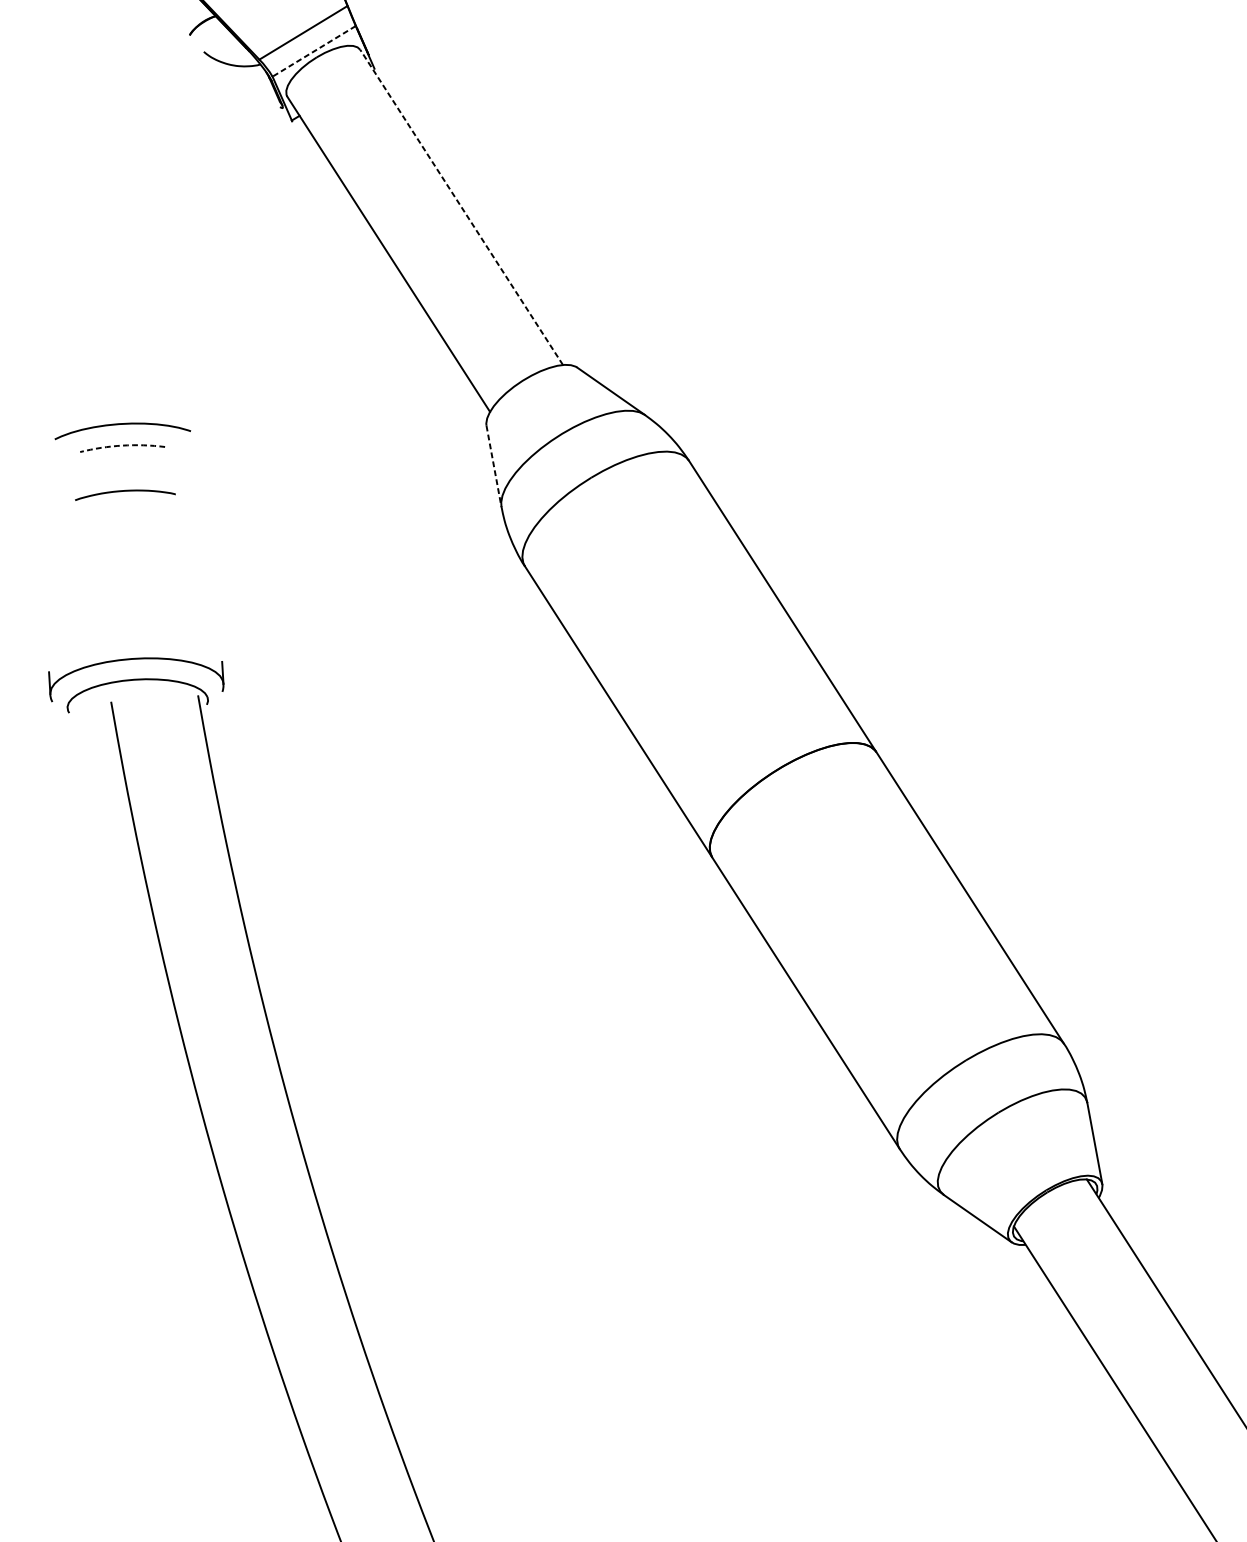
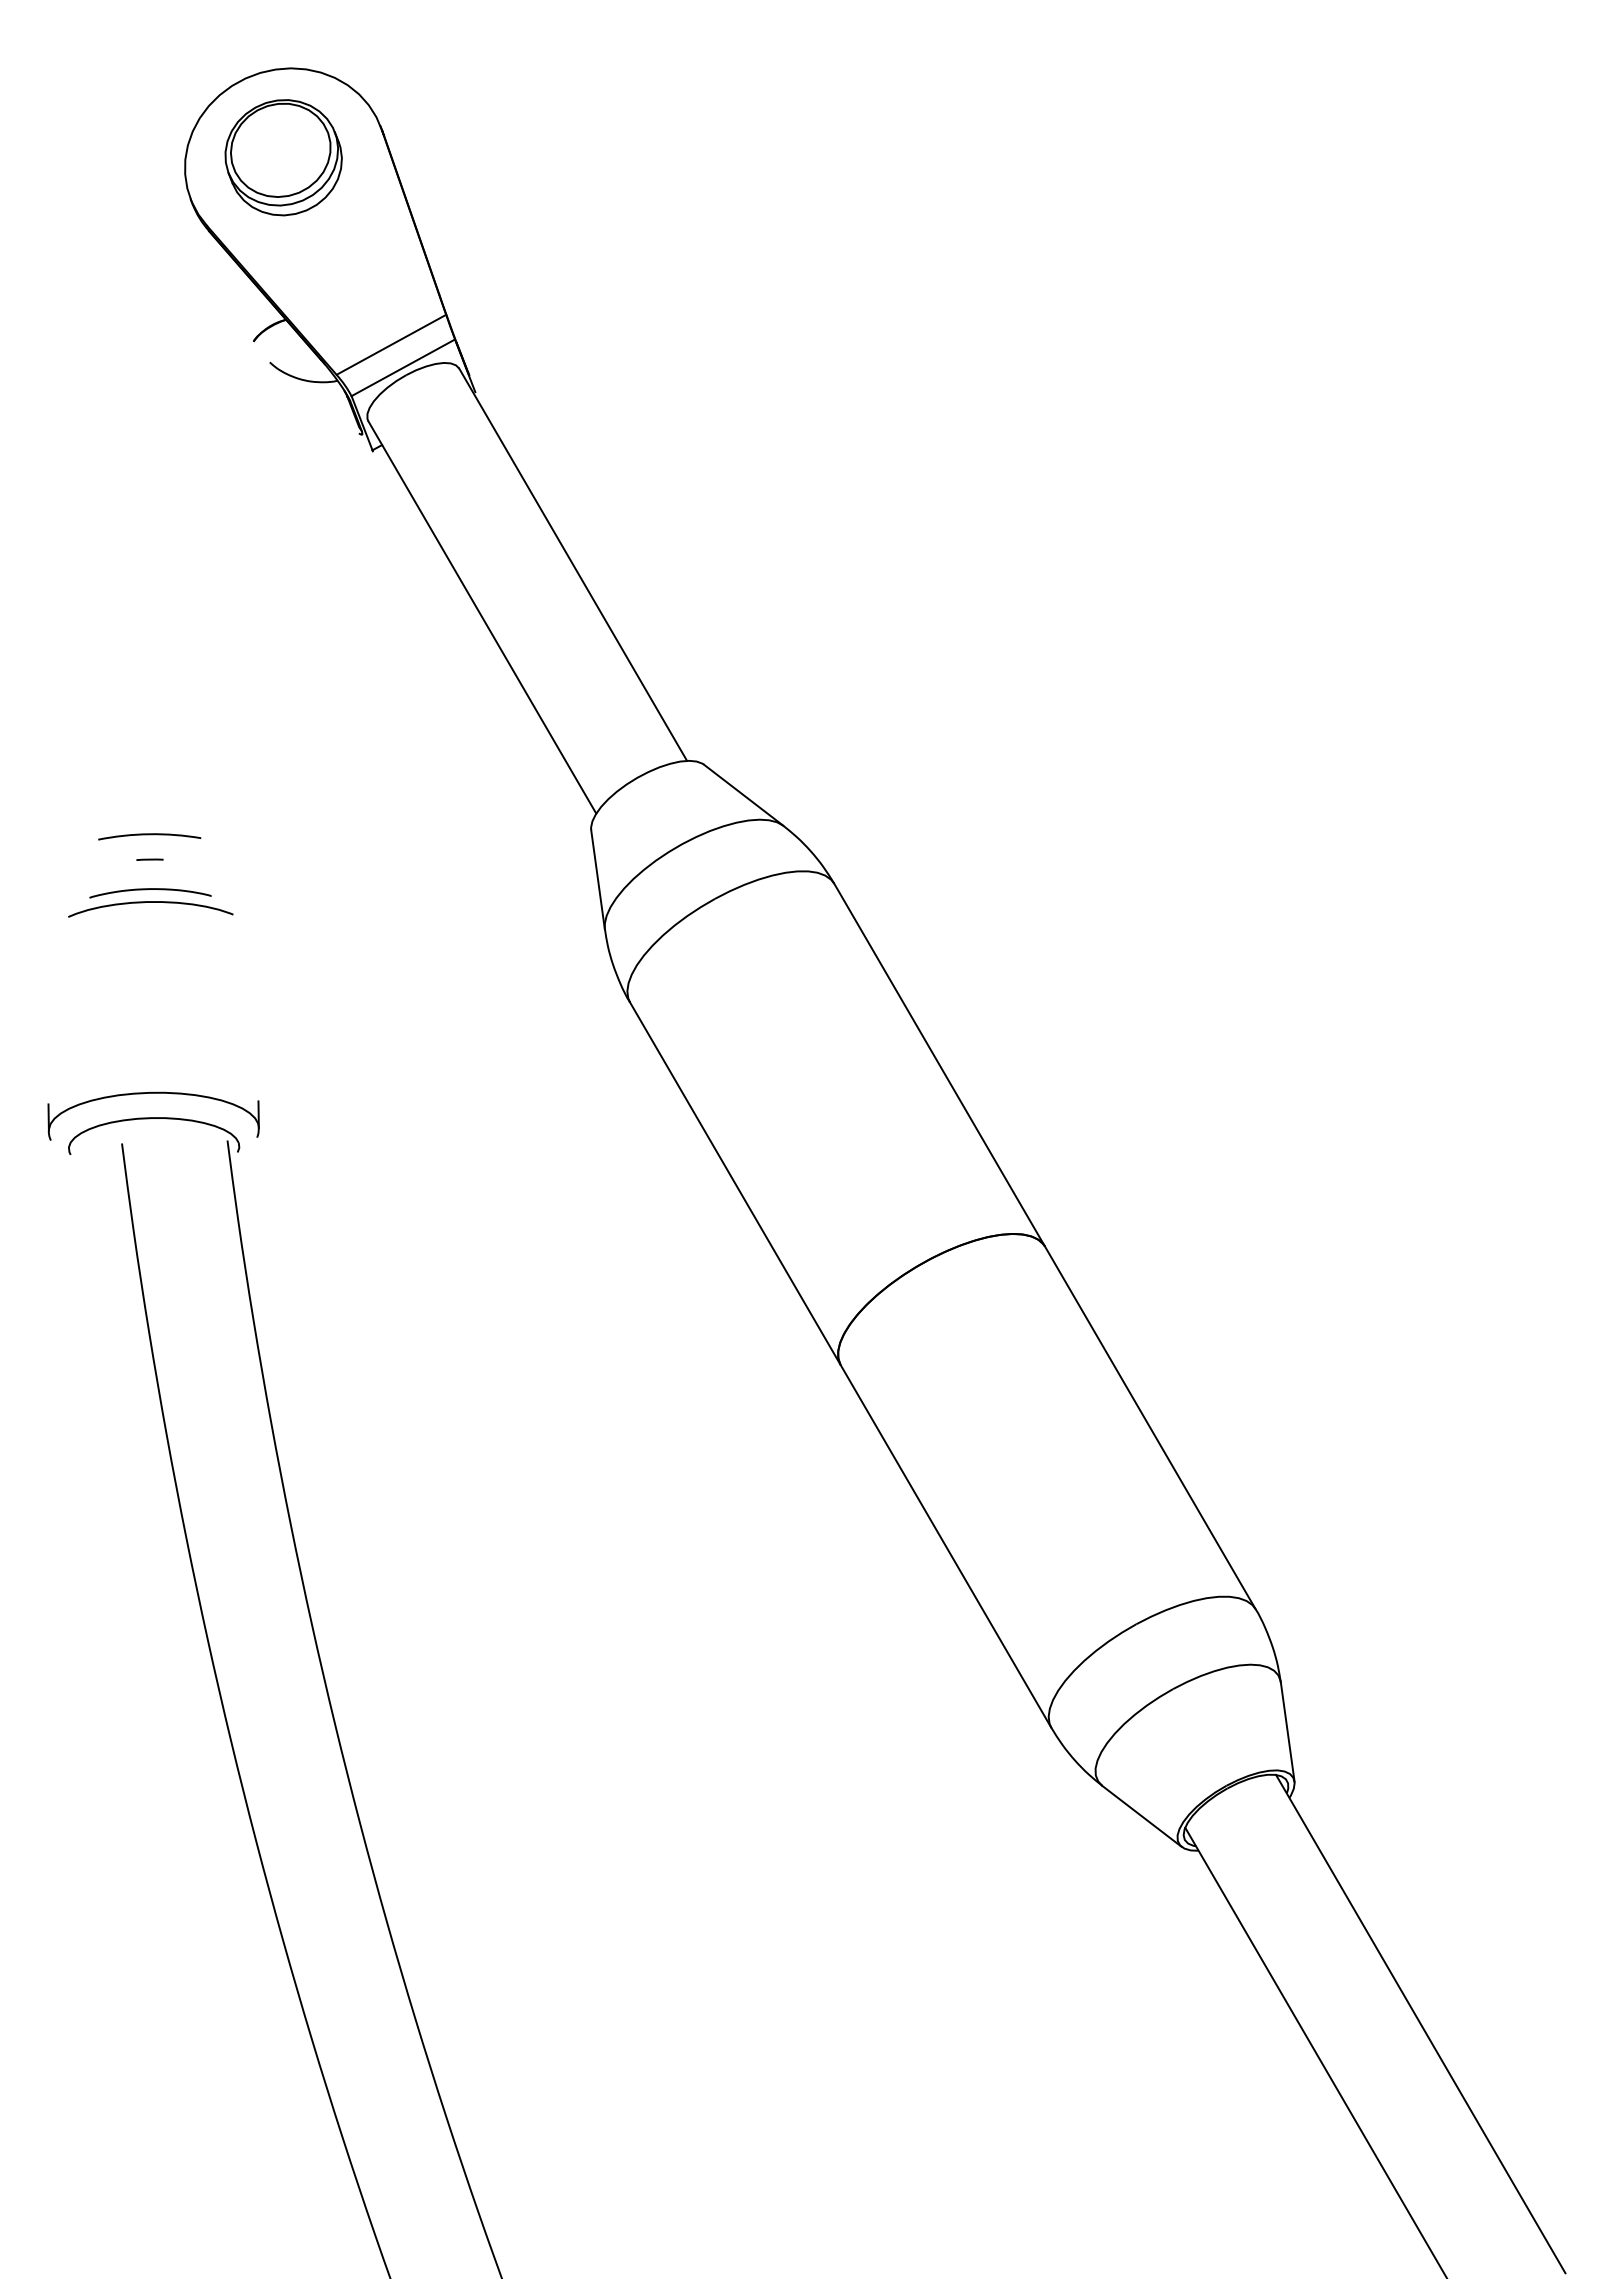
line: (314, 51) -> (403, 367), dashed -> solid
line: (461, 207) -> (573, 564), dashed -> solid
curve: (122, 424) -> (150, 902), moved
arc: (122, 445) -> (149, 834), dashed -> solid
line: (123, 466) -> (149, 859), added
line: (494, 466) -> (598, 880), dashed -> solid

